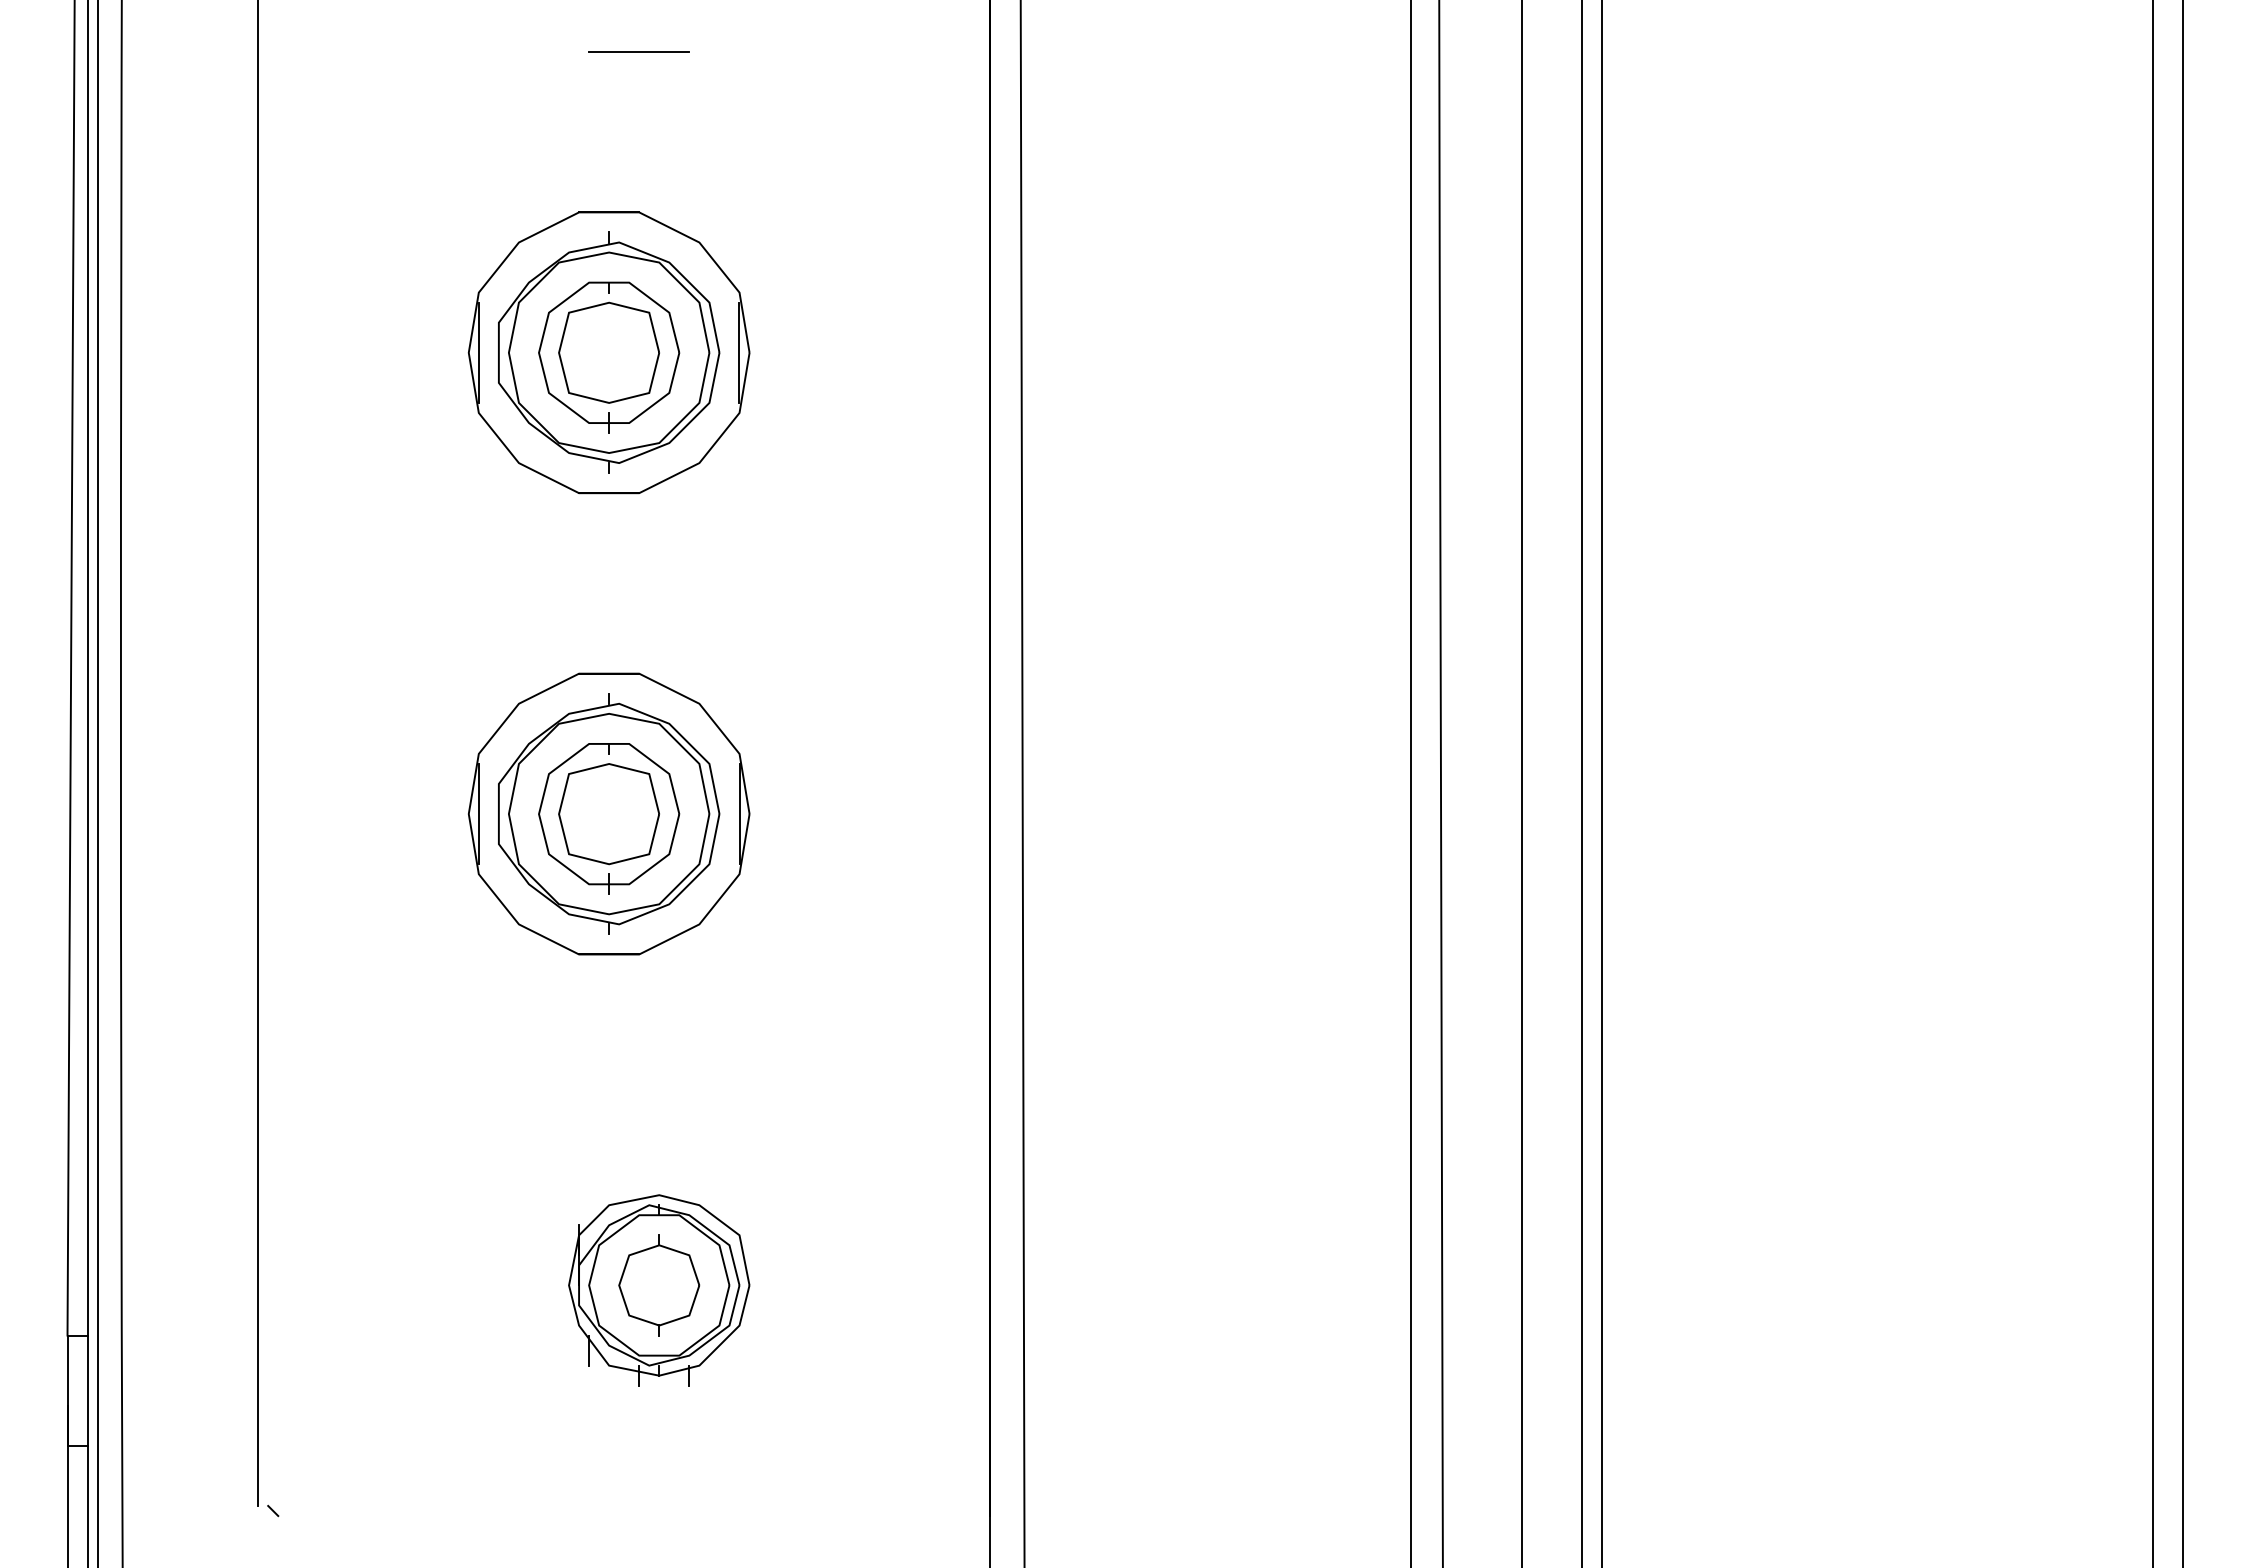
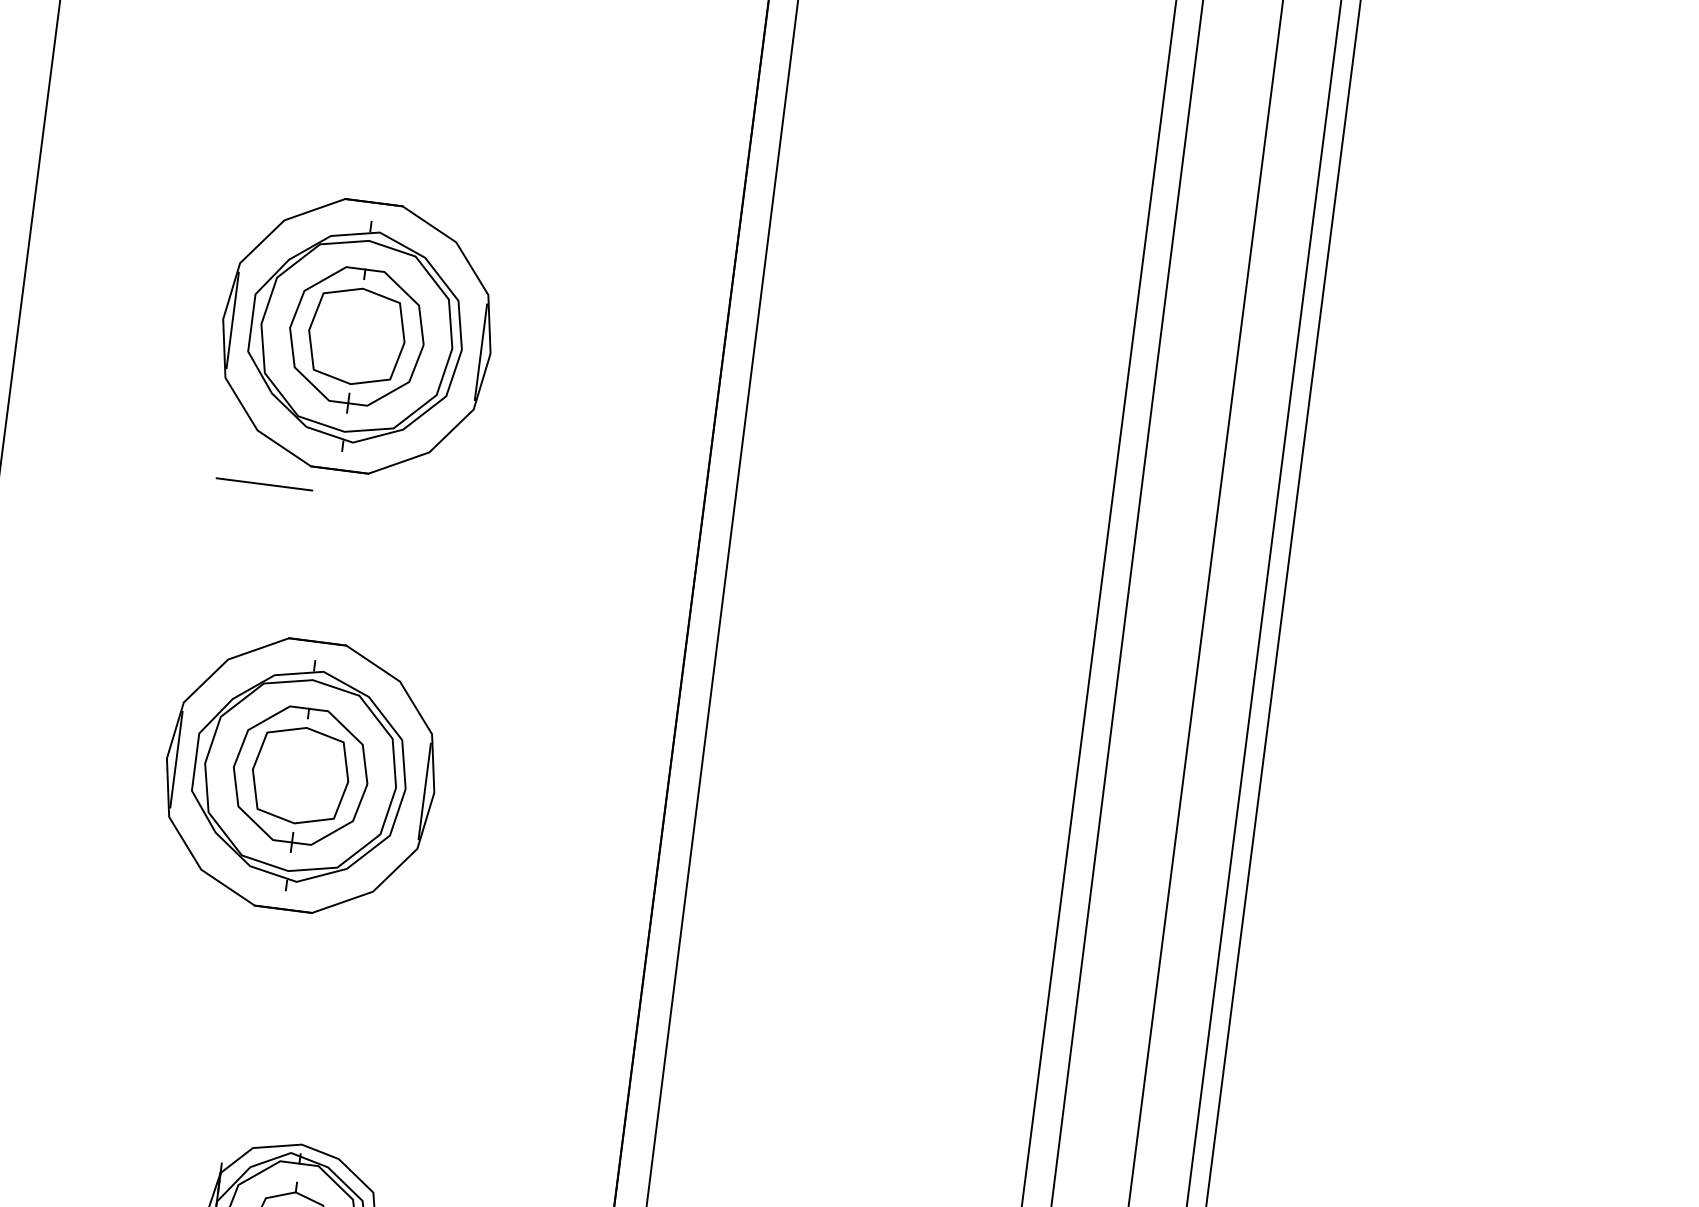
line: (638, 51) -> (263, 483), moved

